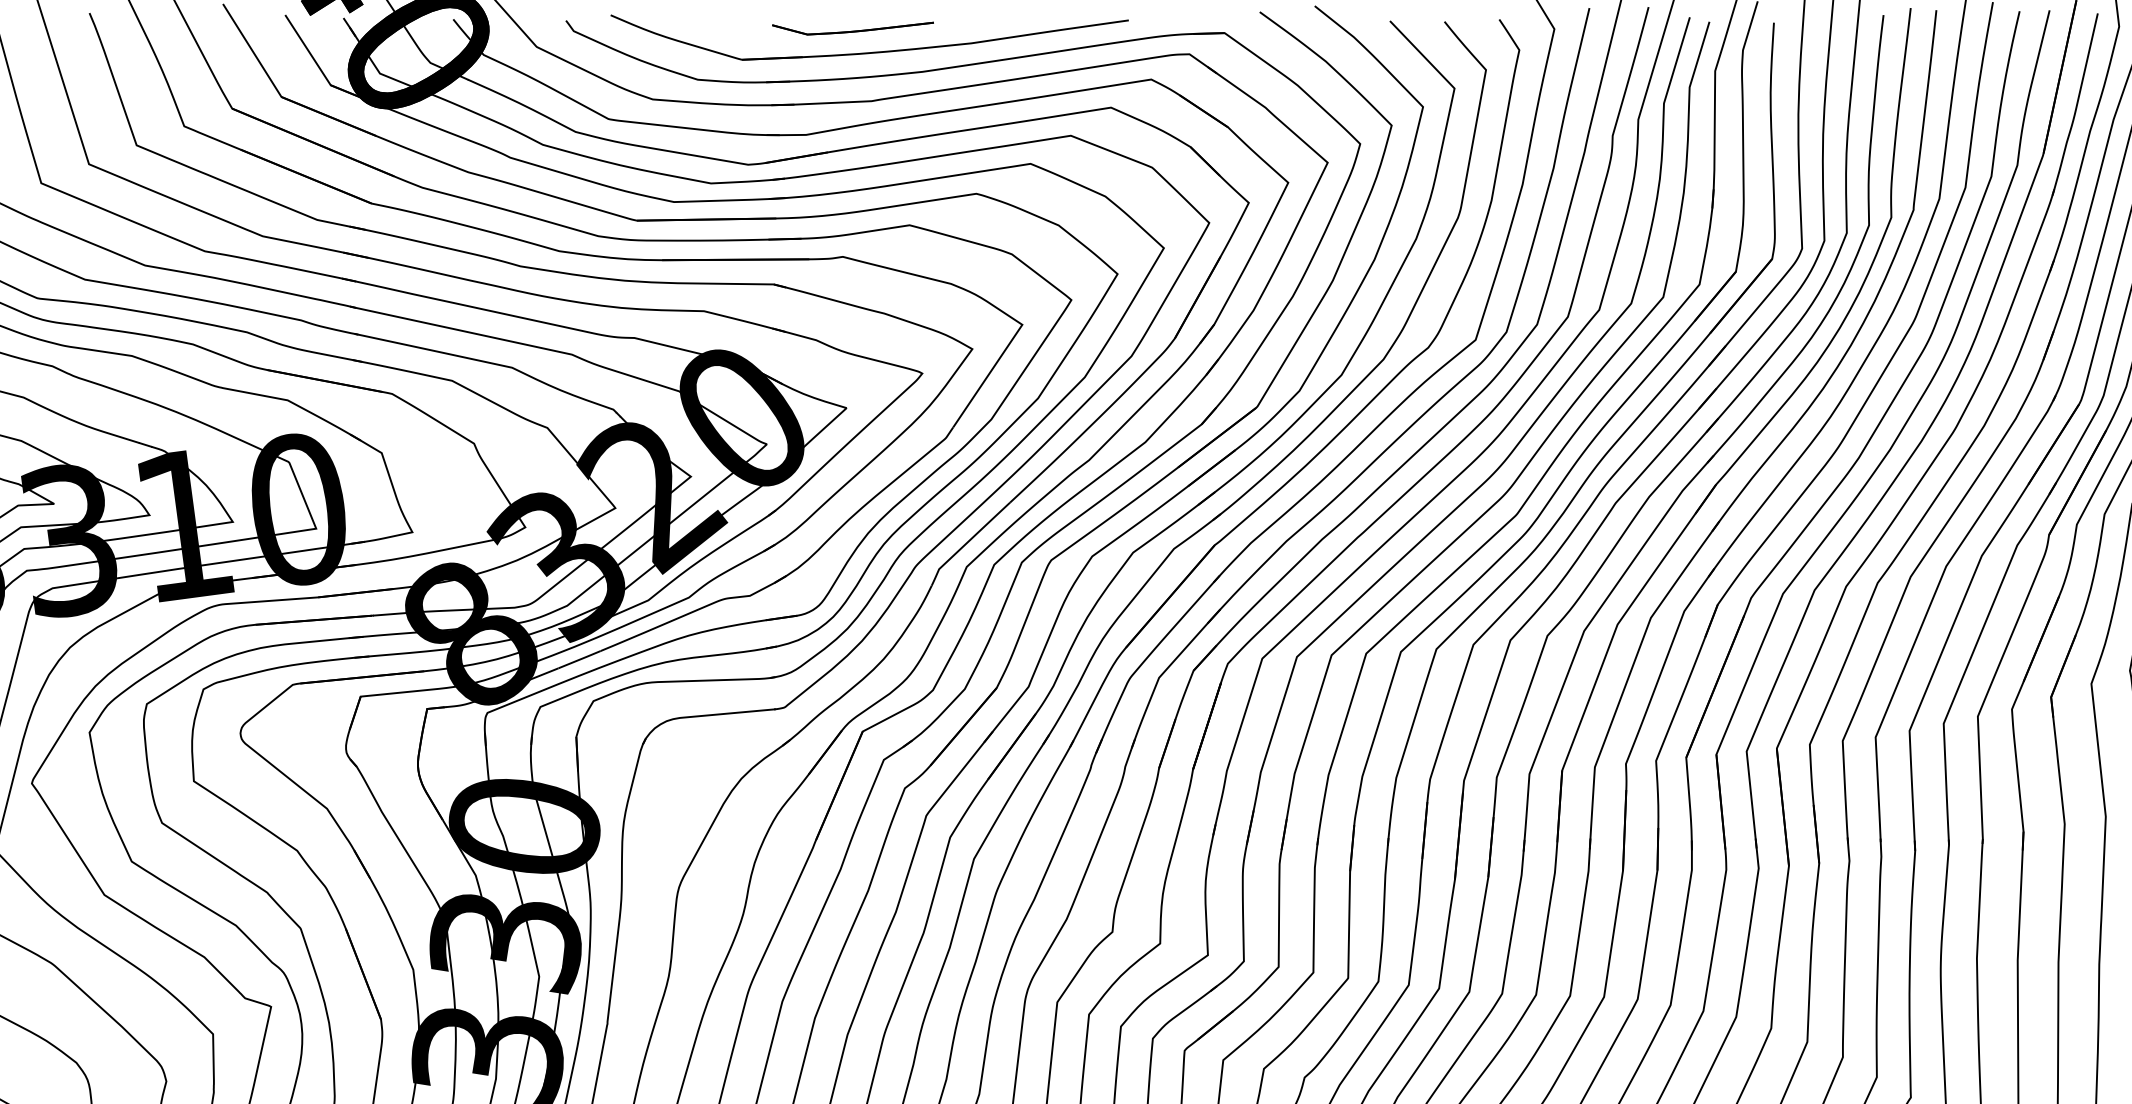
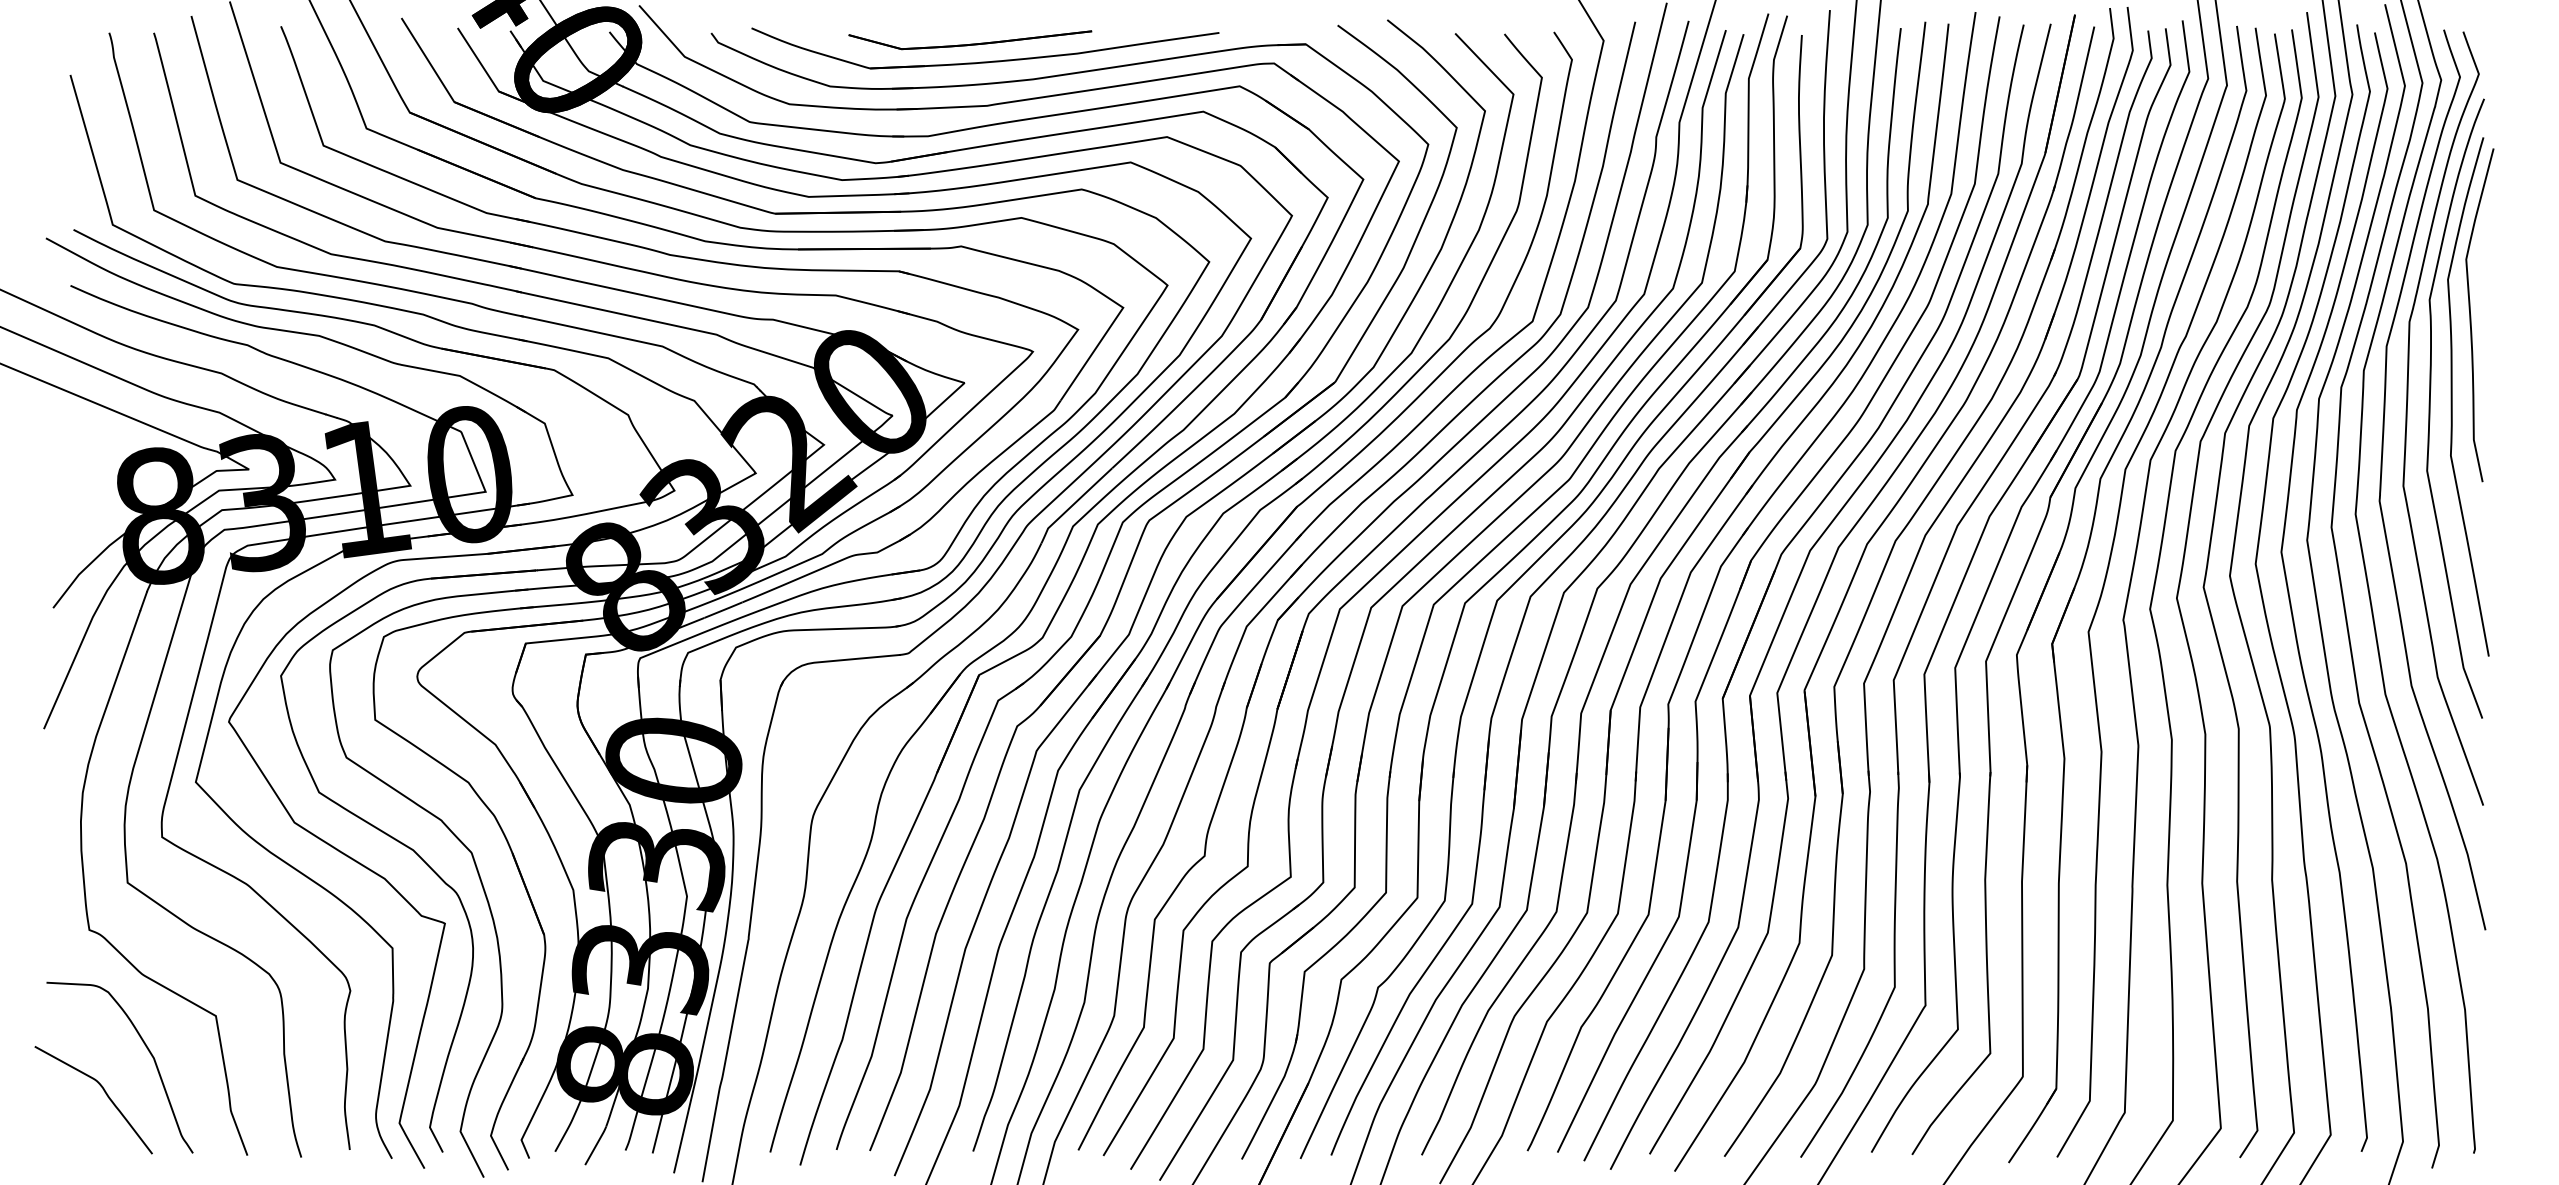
part: (853, 28) -> (970, 40), size x1.67

